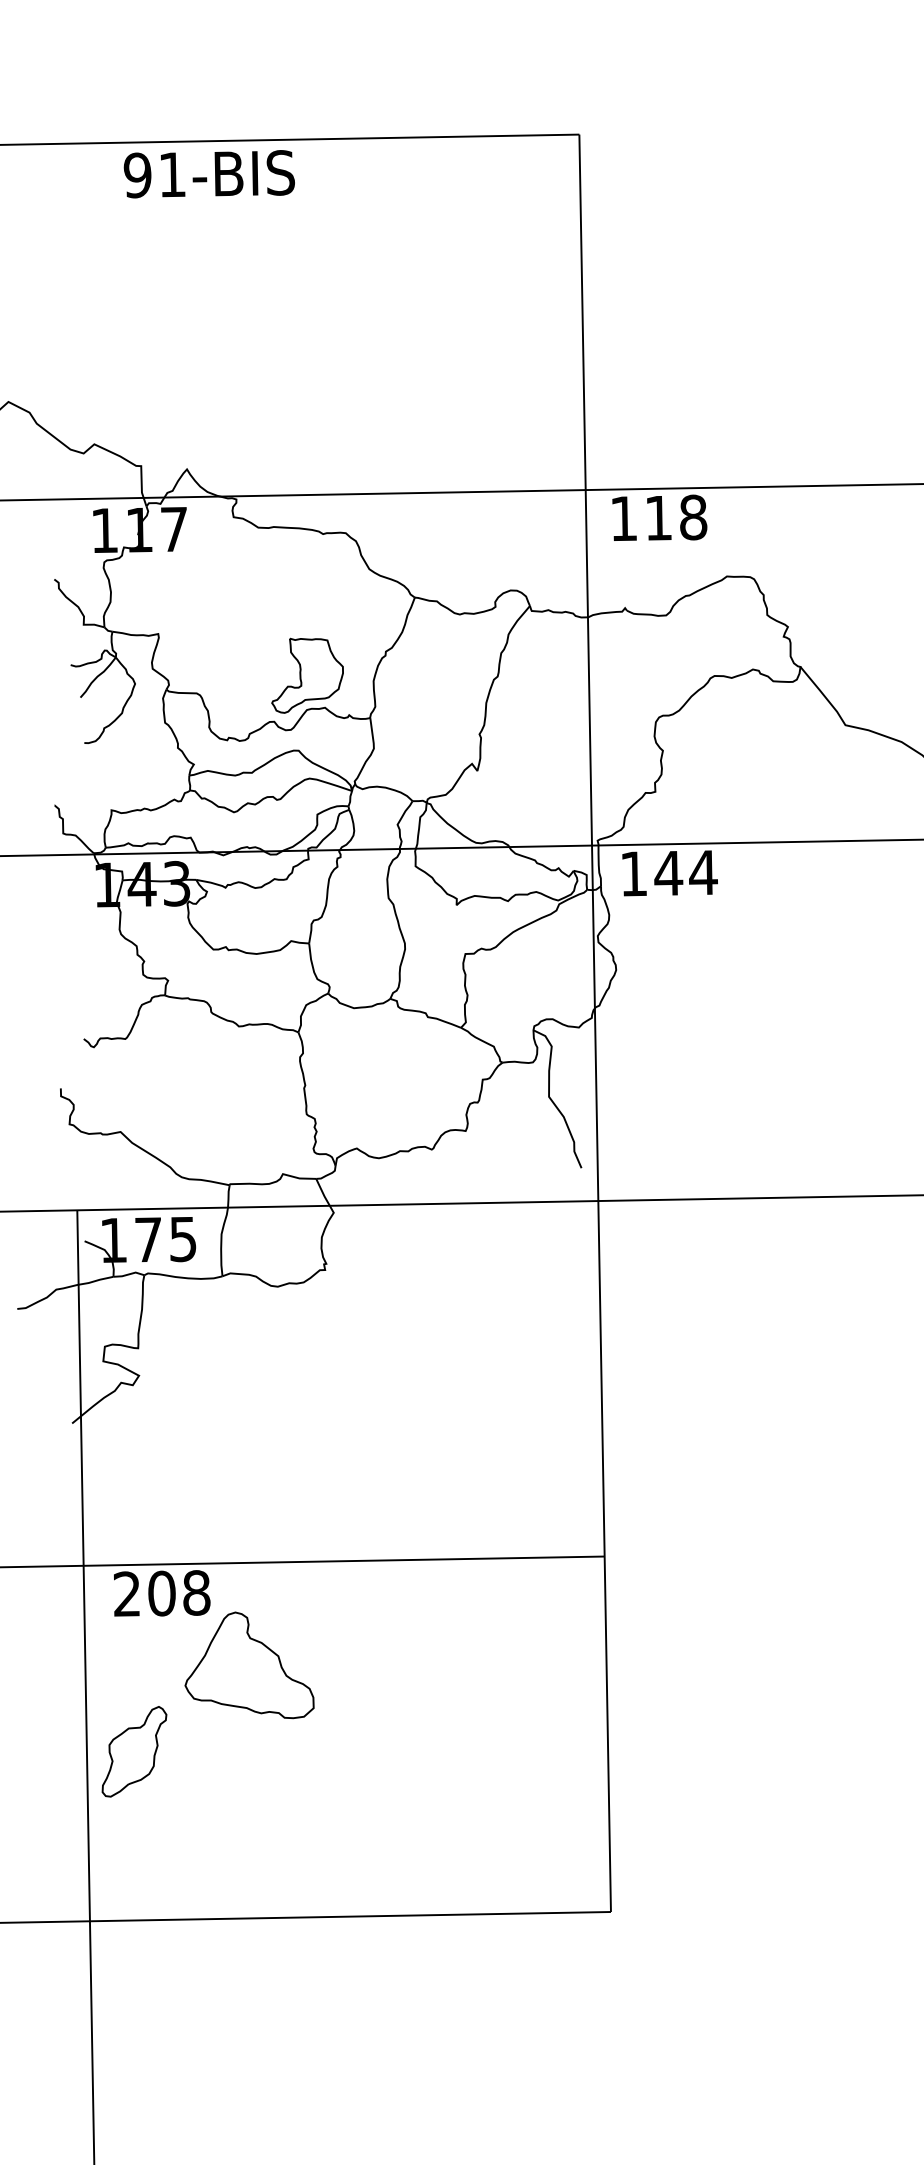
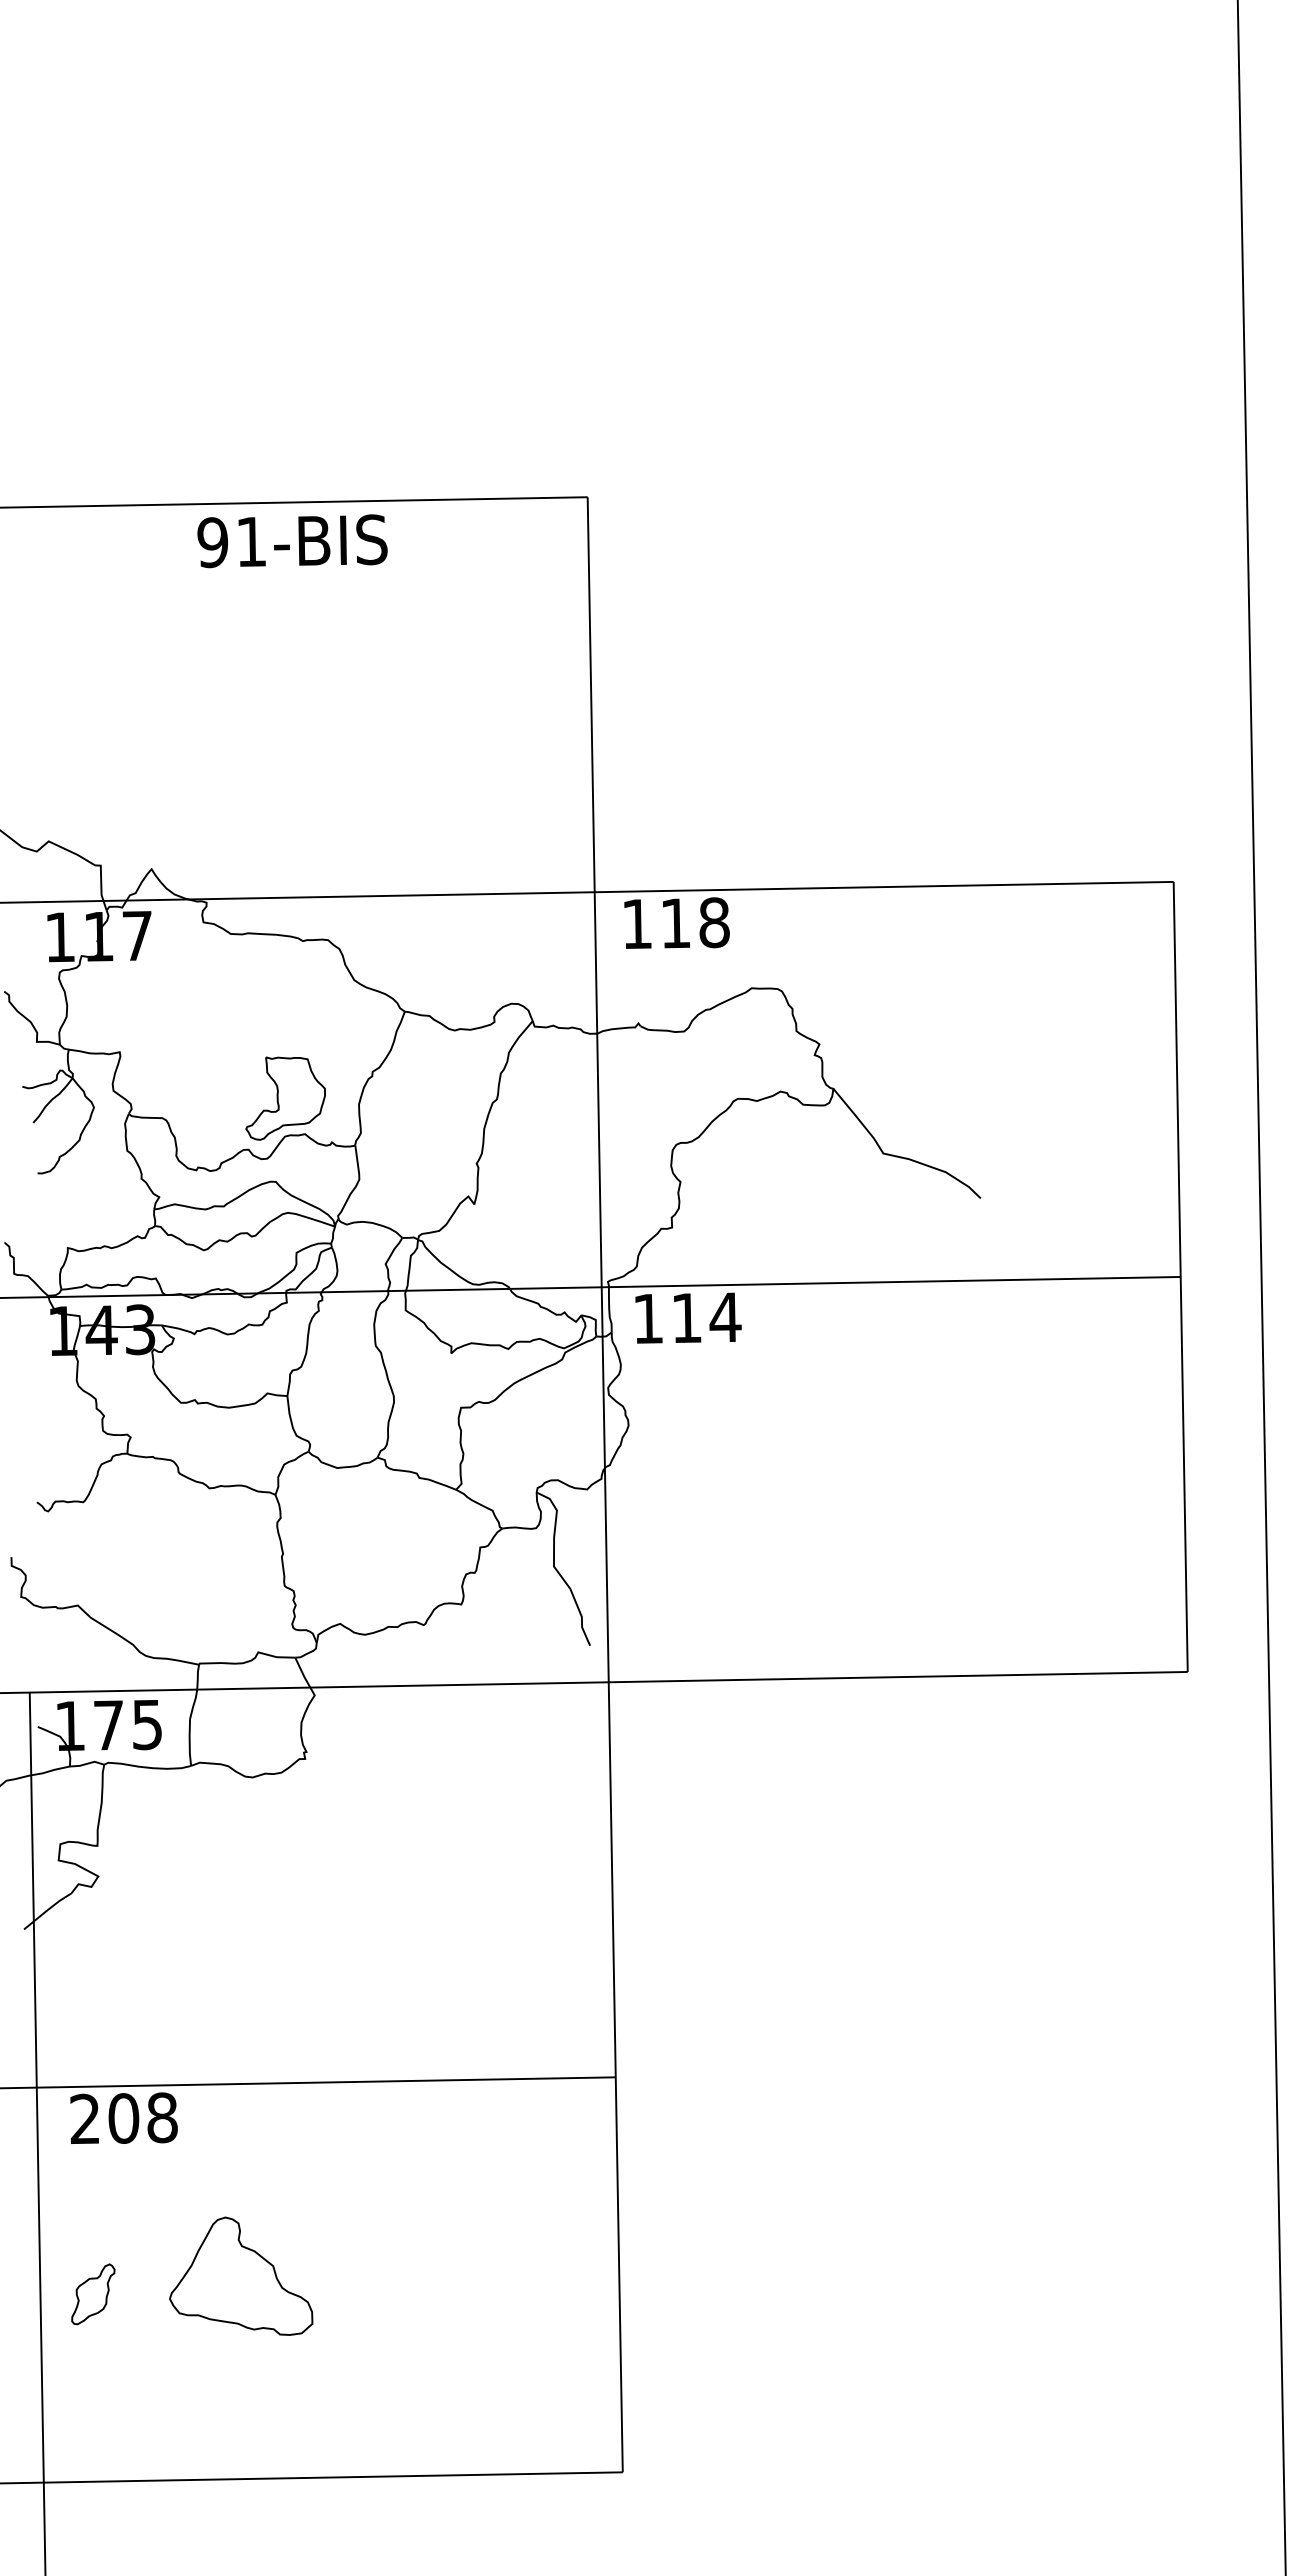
text: (209, 174) -> (292, 541), moved
text: (668, 872) -> (686, 1317), 144 -> 114
part: (249, 1664) -> (241, 2275), moved
part: (134, 1751) -> (93, 2294), size x0.6

